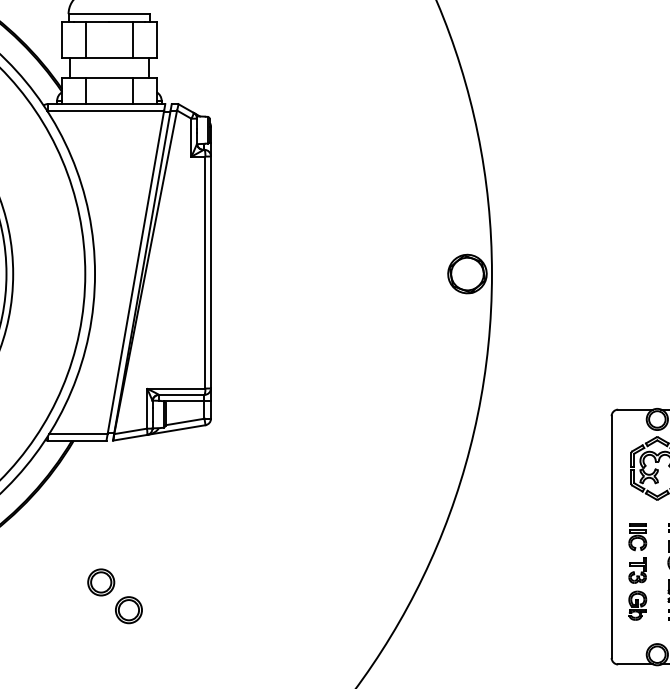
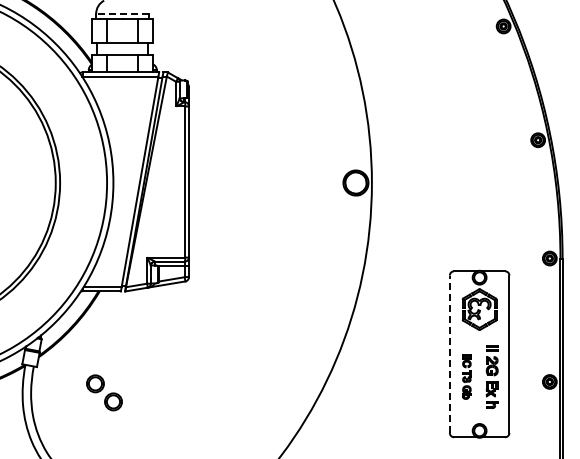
line: (108, 13) -> (122, 13), solid -> dashed
line: (611, 537) -> (449, 354), solid -> dashed
part: (637, 572) -> (466, 377), size x0.7
part: (115, 595) -> (104, 392), moved

